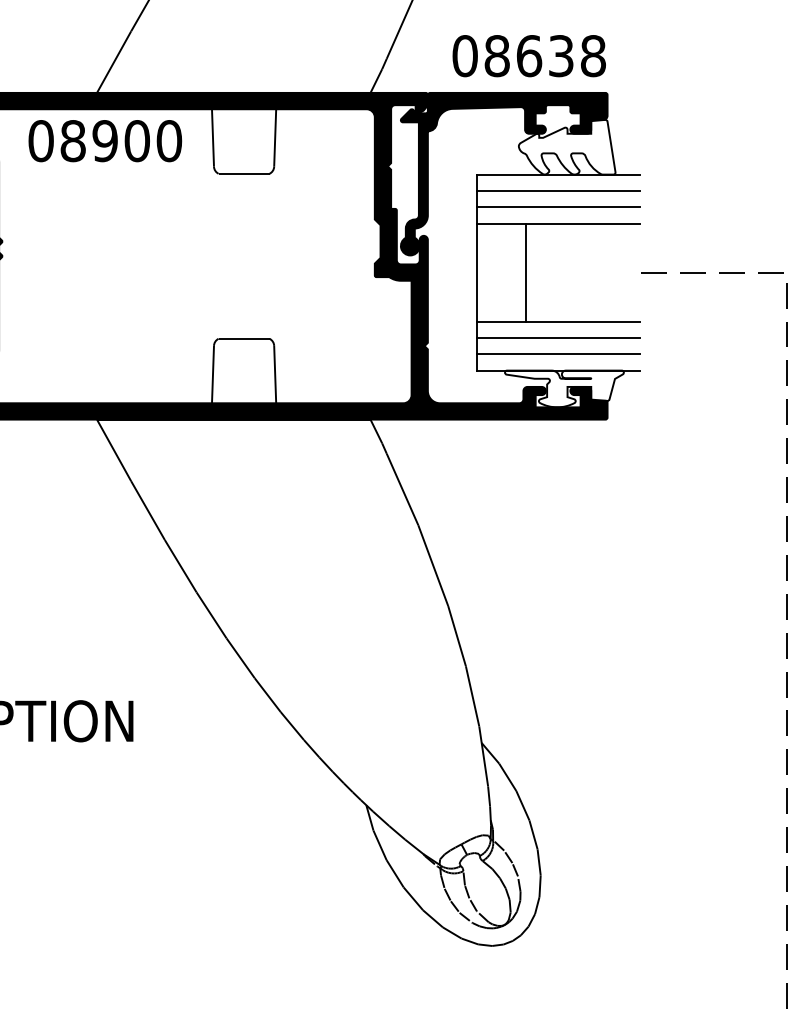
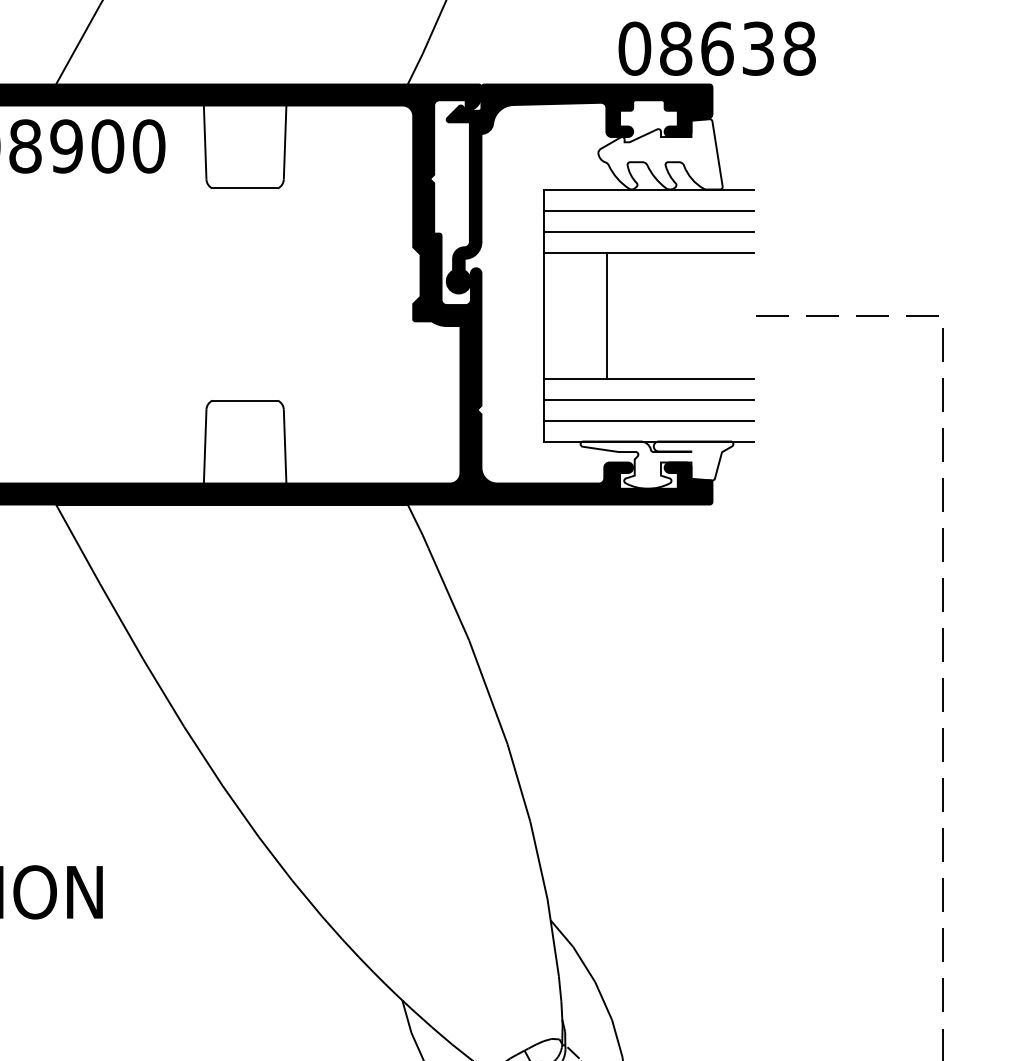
text: (528, 56) -> (716, 49), moved

